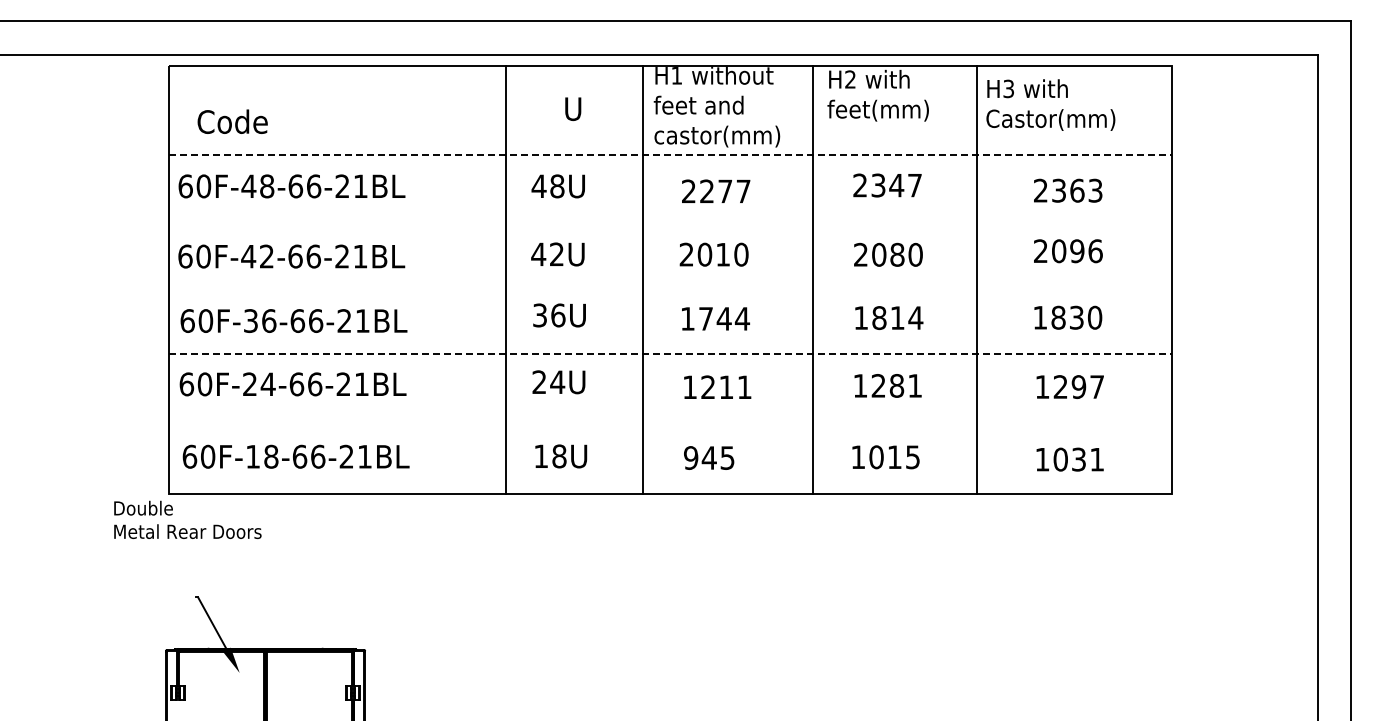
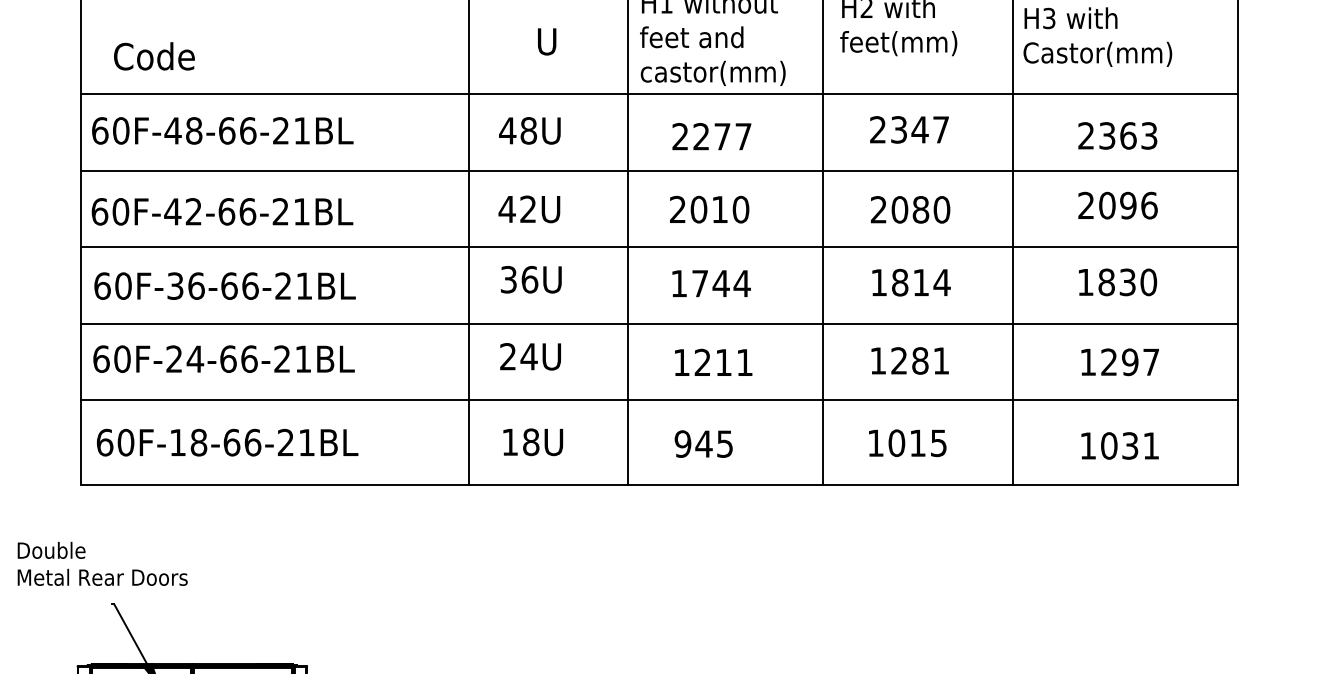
line: (671, 154) -> (660, 94), dashed -> solid
line: (670, 220) -> (659, 170), added
line: (670, 287) -> (659, 247), added
line: (671, 353) -> (660, 323), dashed -> solid
line: (670, 419) -> (659, 399), added
text: (187, 519) -> (102, 563), moved

